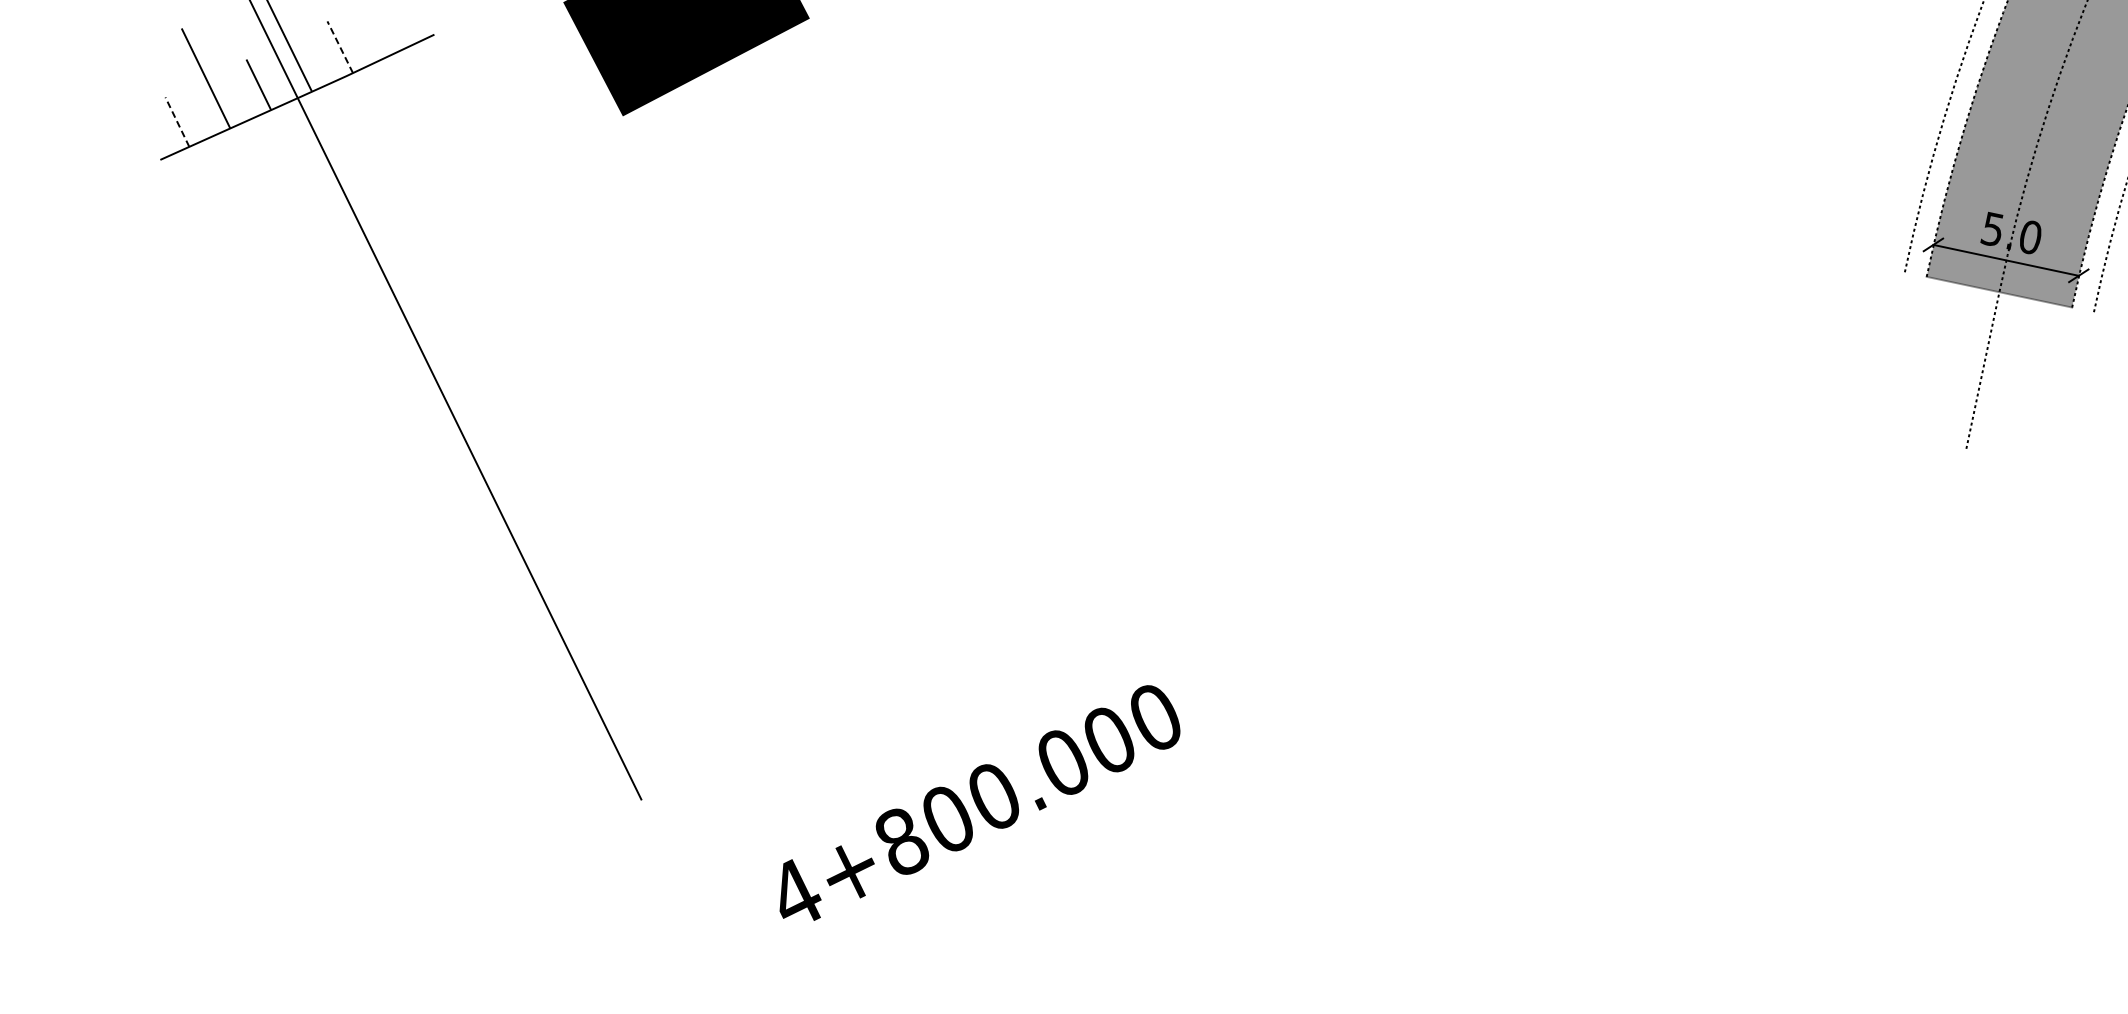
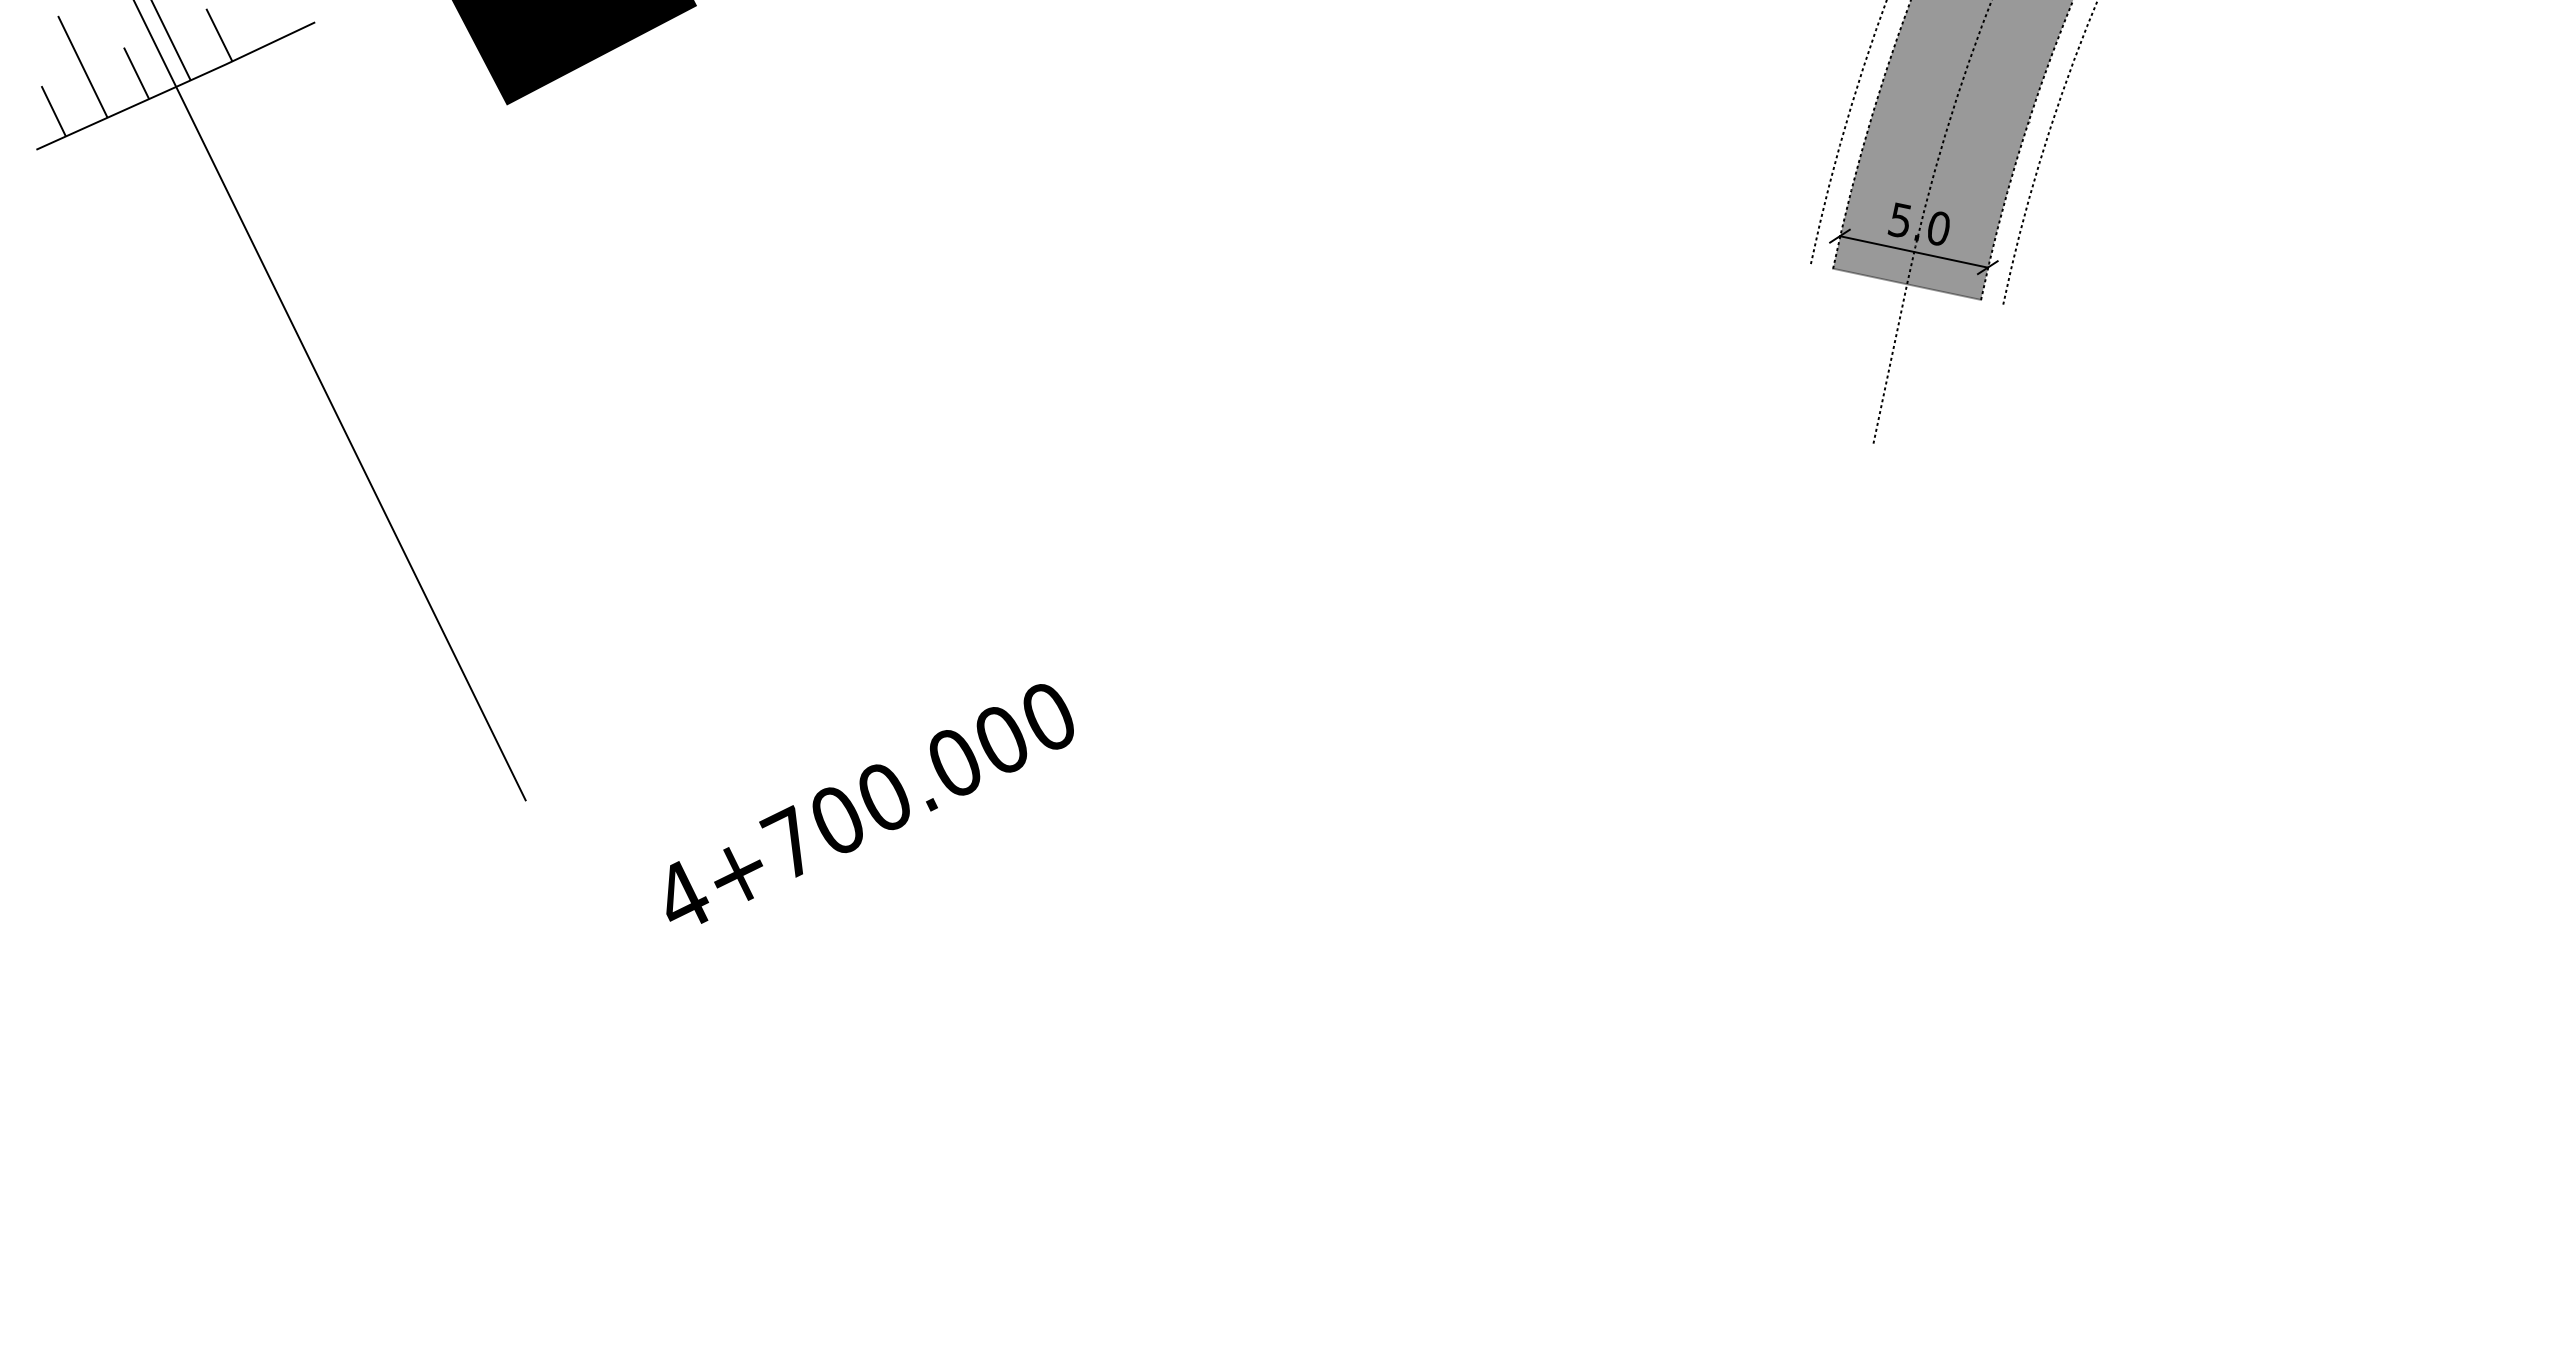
line: (340, 46) -> (219, 34), dashed -> solid
line: (177, 122) -> (53, 111), dashed -> solid
text: (899, 839) -> (788, 841), 4+800.000 -> 4+700.000

